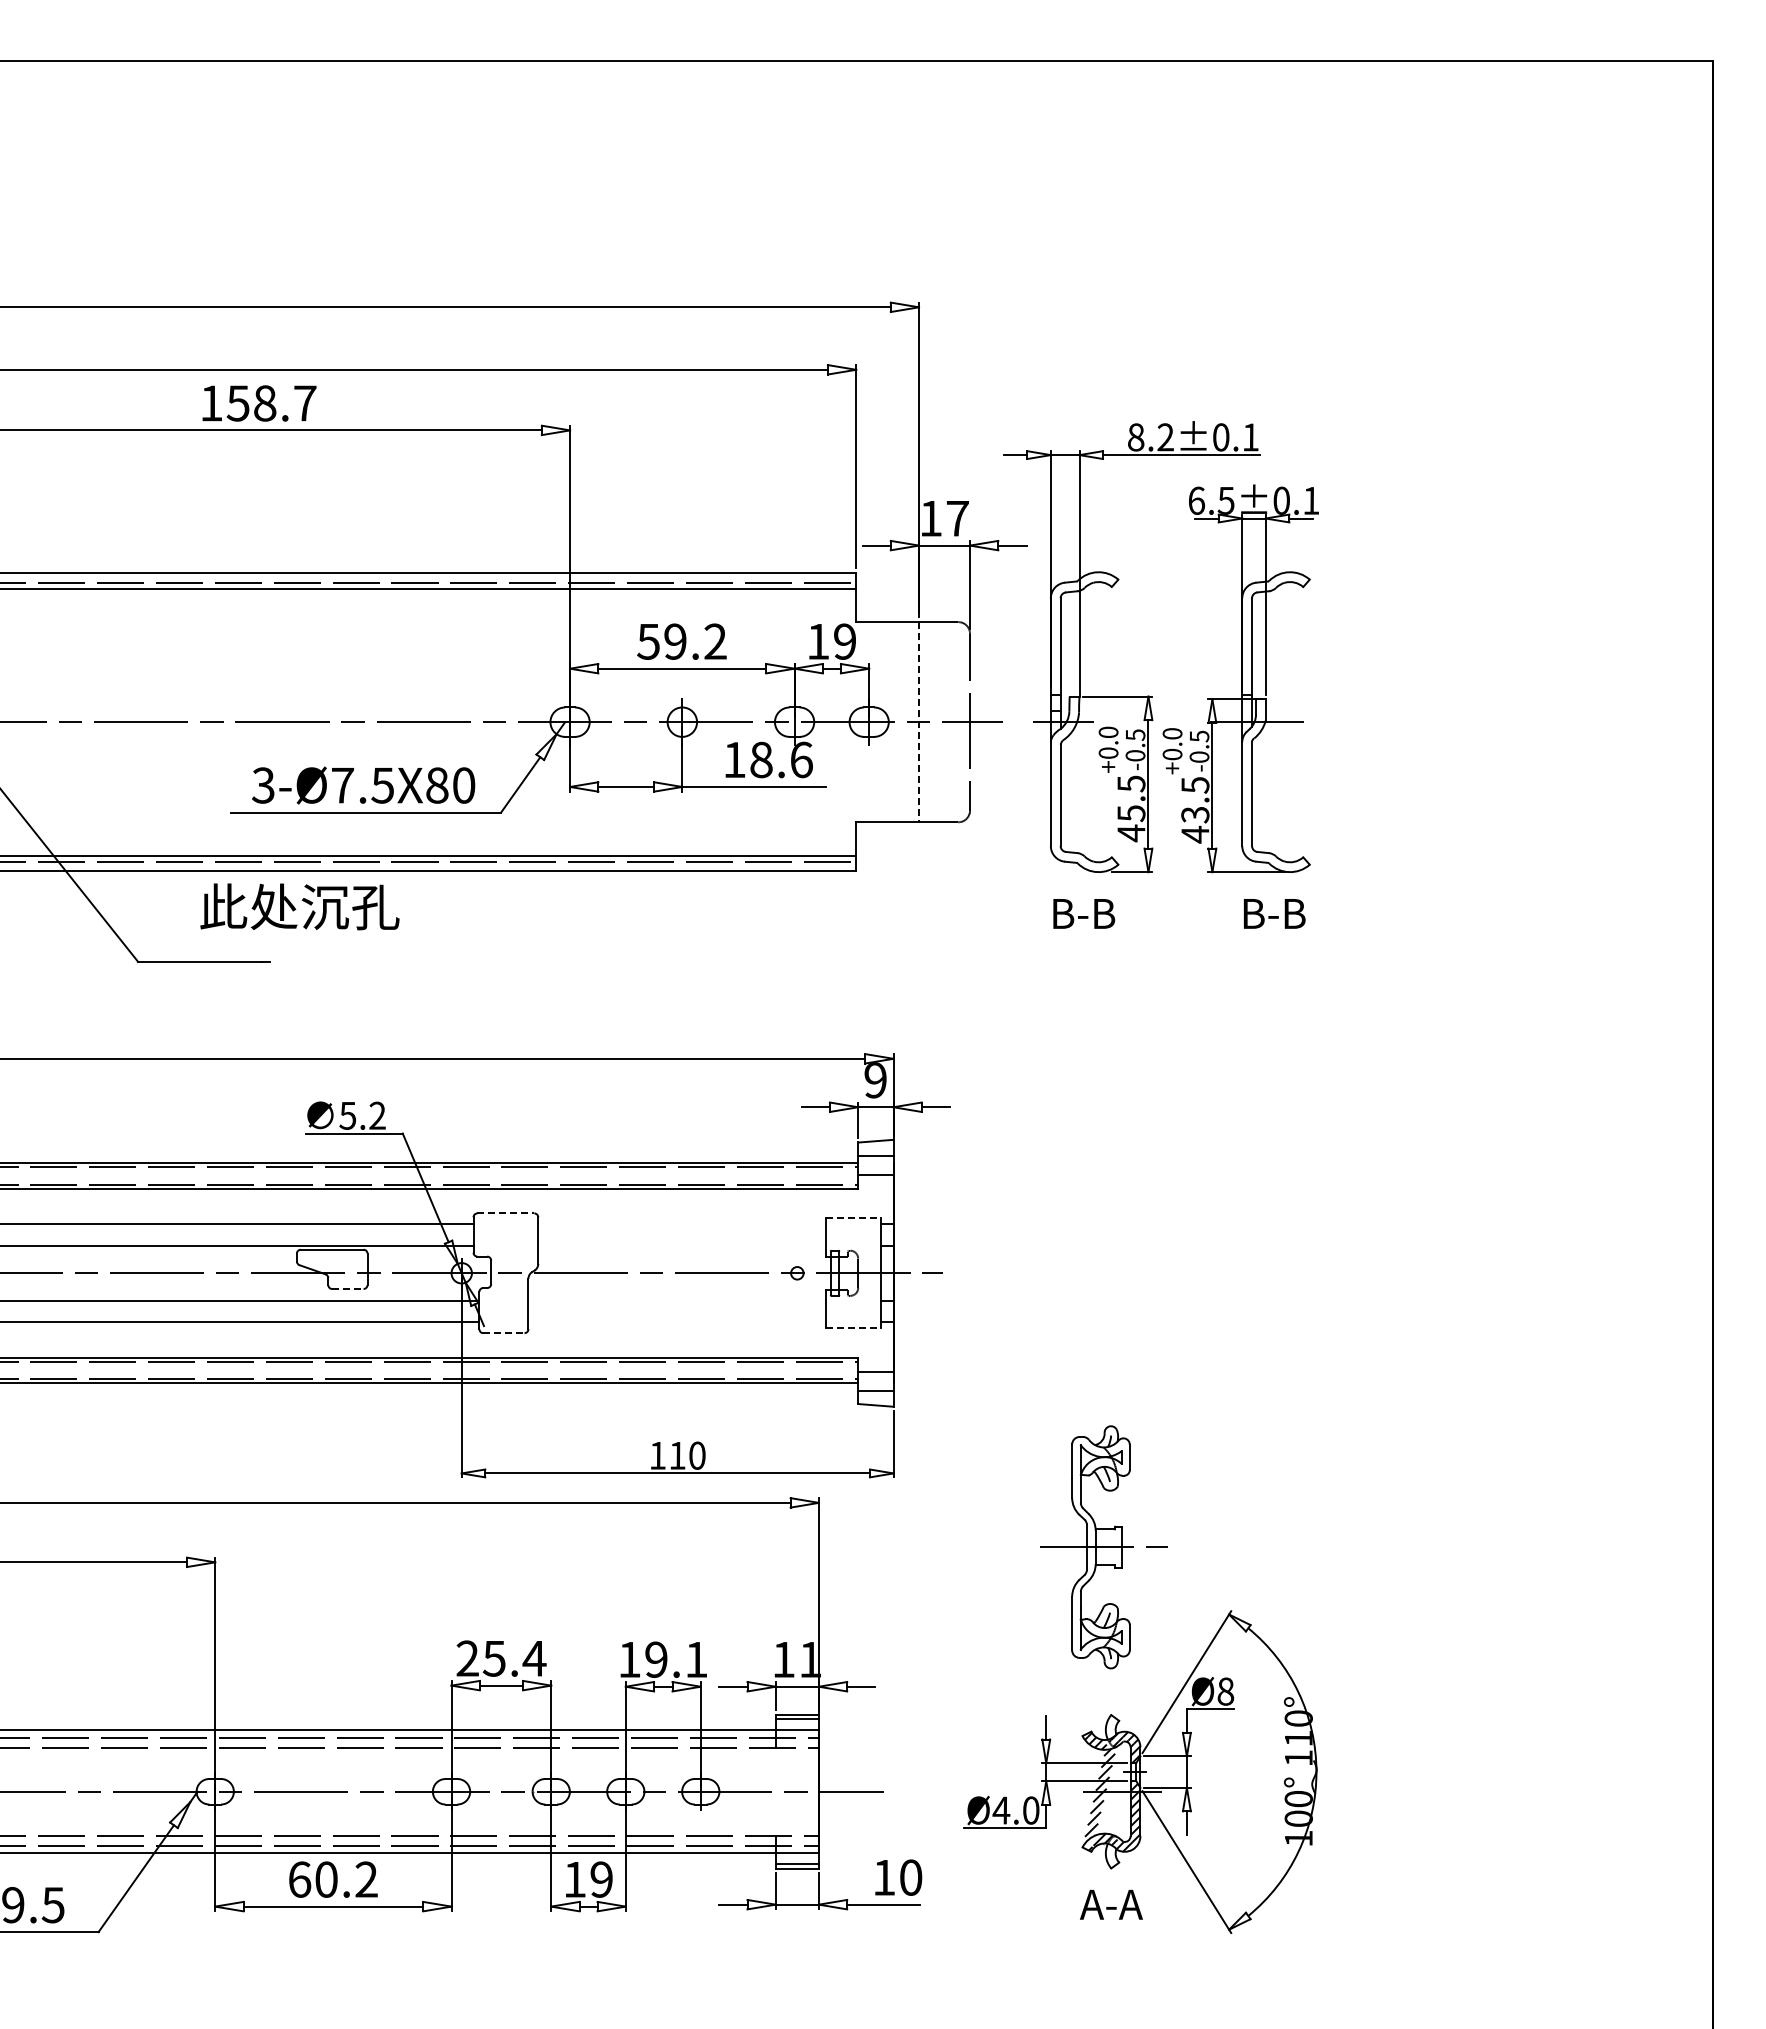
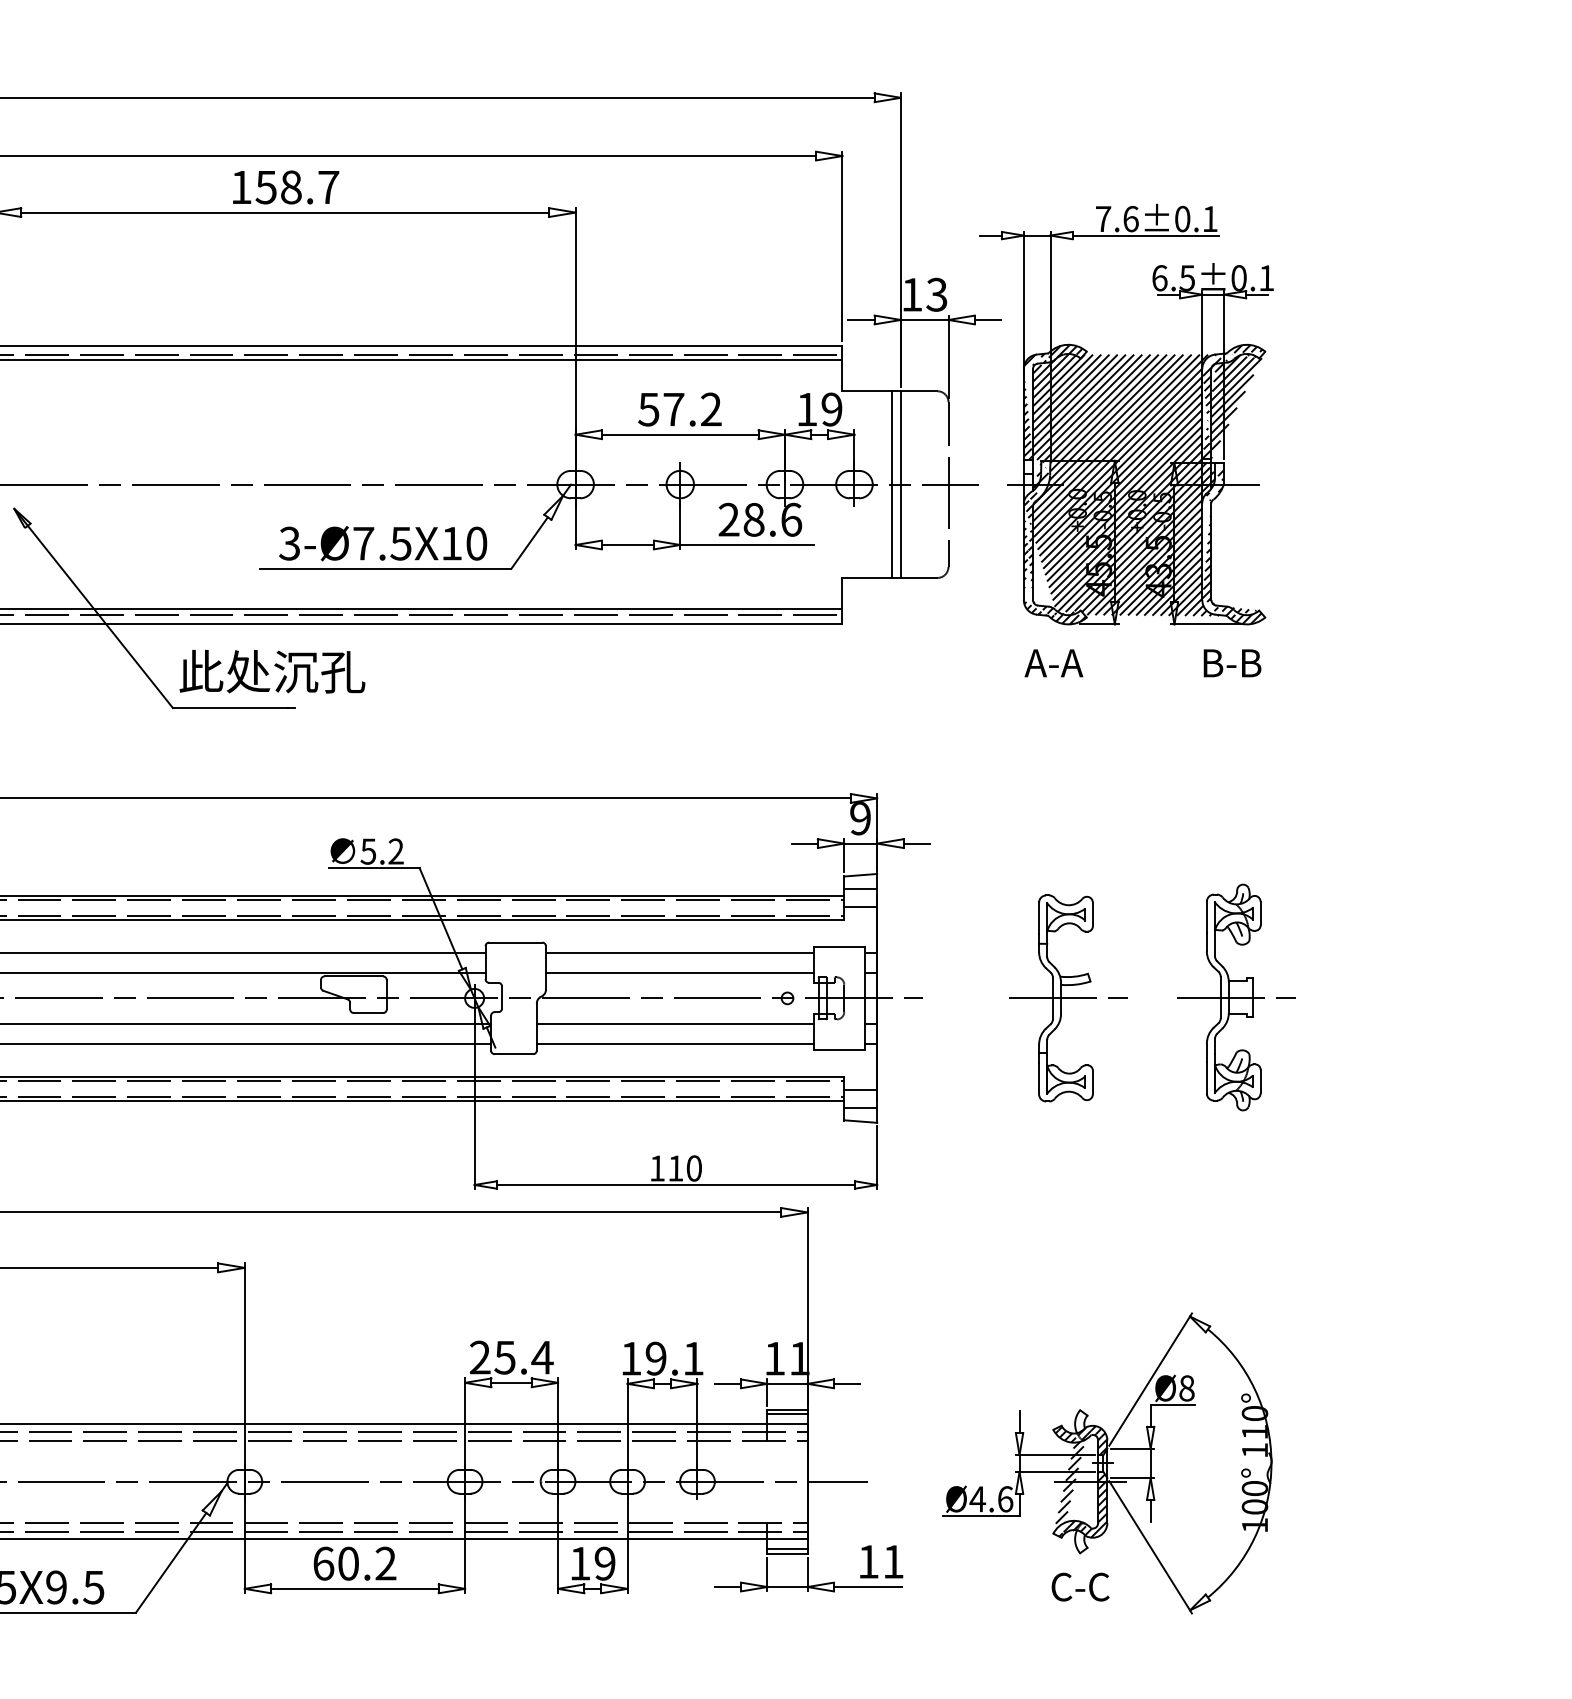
text: (1151, 437) -> (1117, 219), 8.2±0.1 -> 7.6±0.1
text: (957, 518) -> (936, 294), 17 -> 13
text: (675, 641) -> (673, 409), 59.2 -> 57.2
line: (909, 722) -> (892, 484), added
line: (919, 722) -> (901, 484), dashed -> solid
hatch: (1178, 722) -> (1142, 484), added
text: (734, 759) -> (728, 519), 18.6 -> 28.6
text: (437, 785) -> (452, 543), 3-Ø7.5X80 -> 3-Ø7.5X10
text: (299, 906) -> (272, 671), moved
text: (1083, 913) -> (1054, 662), B-B -> A-A
line: (506, 1213) -> (516, 942), dashed -> solid
line: (853, 1218) -> (839, 947), dashed -> solid
line: (682, 1224) -> (680, 952), added
line: (682, 1245) -> (680, 972), added
part: (1098, 1273) -> (1068, 998), added
line: (347, 1289) -> (368, 1013), dashed -> solid
line: (677, 1300) -> (675, 1023), added
line: (677, 1322) -> (675, 1044), added
line: (853, 1328) -> (839, 1049), dashed -> solid
line: (503, 1333) -> (513, 1054), dashed -> solid
part: (1103, 1547) -> (1236, 997), moved
text: (1031, 1810) -> (1005, 1499), Ø4.0 -> Ø4.6
text: (911, 1877) -> (893, 1561), 10 -> 11
text: (1111, 1904) -> (1080, 1586), A-A -> C-C

